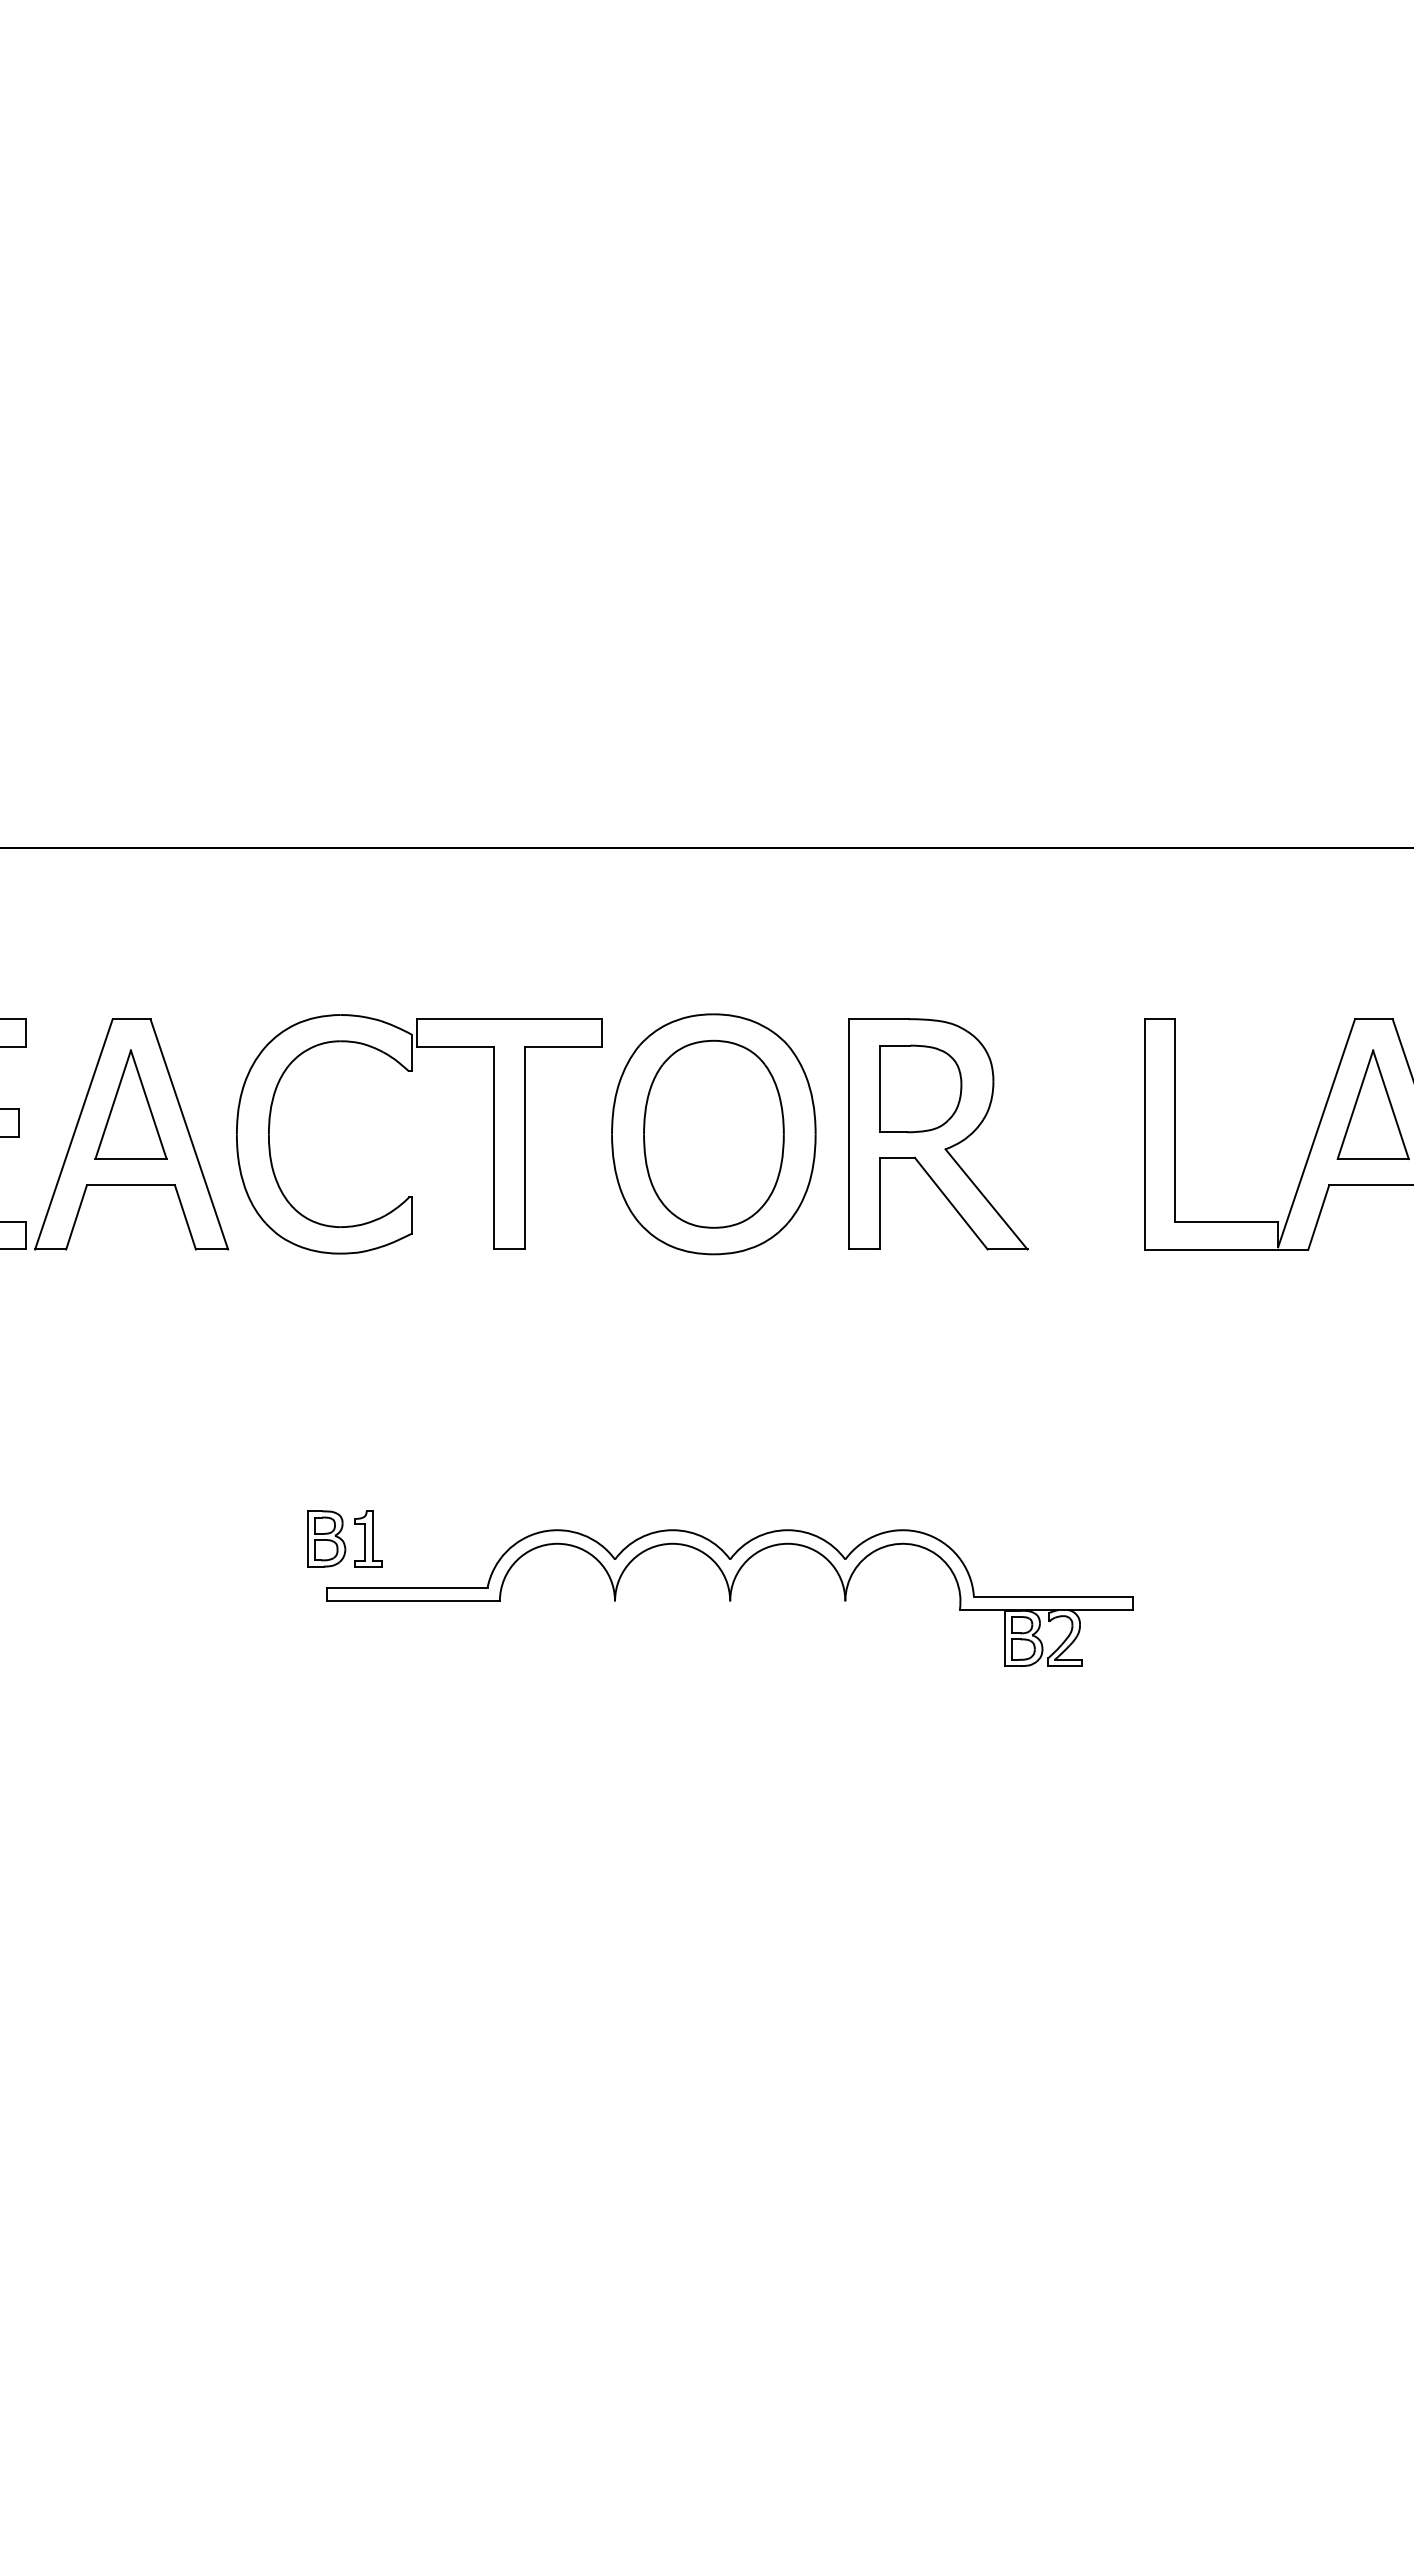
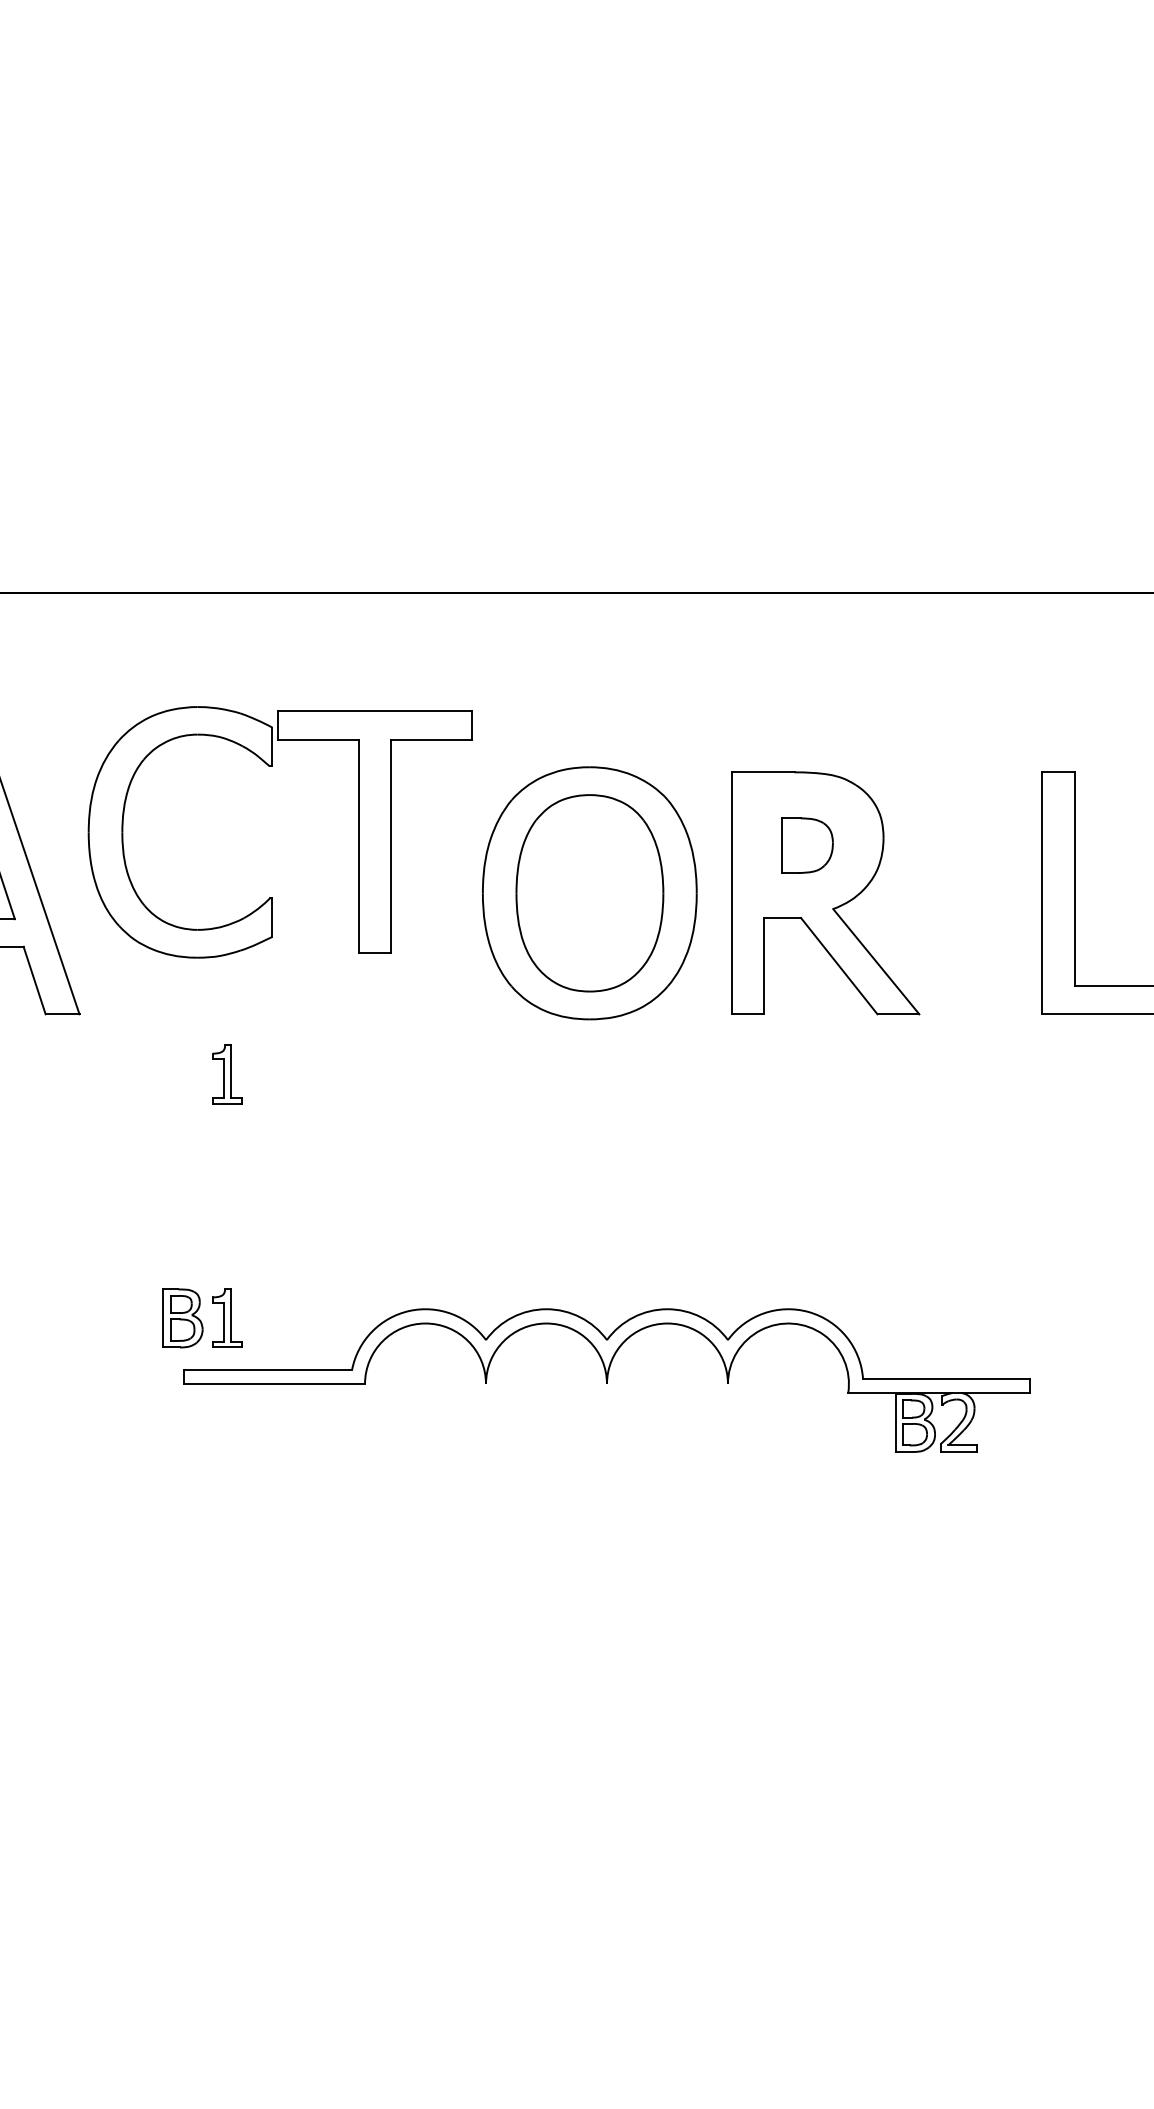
part: (920, 1088) -> (806, 845), size x0.6
part: (412, 1196) -> (273, 897), moved
part: (368, 1306) -> (226, 1074), added

